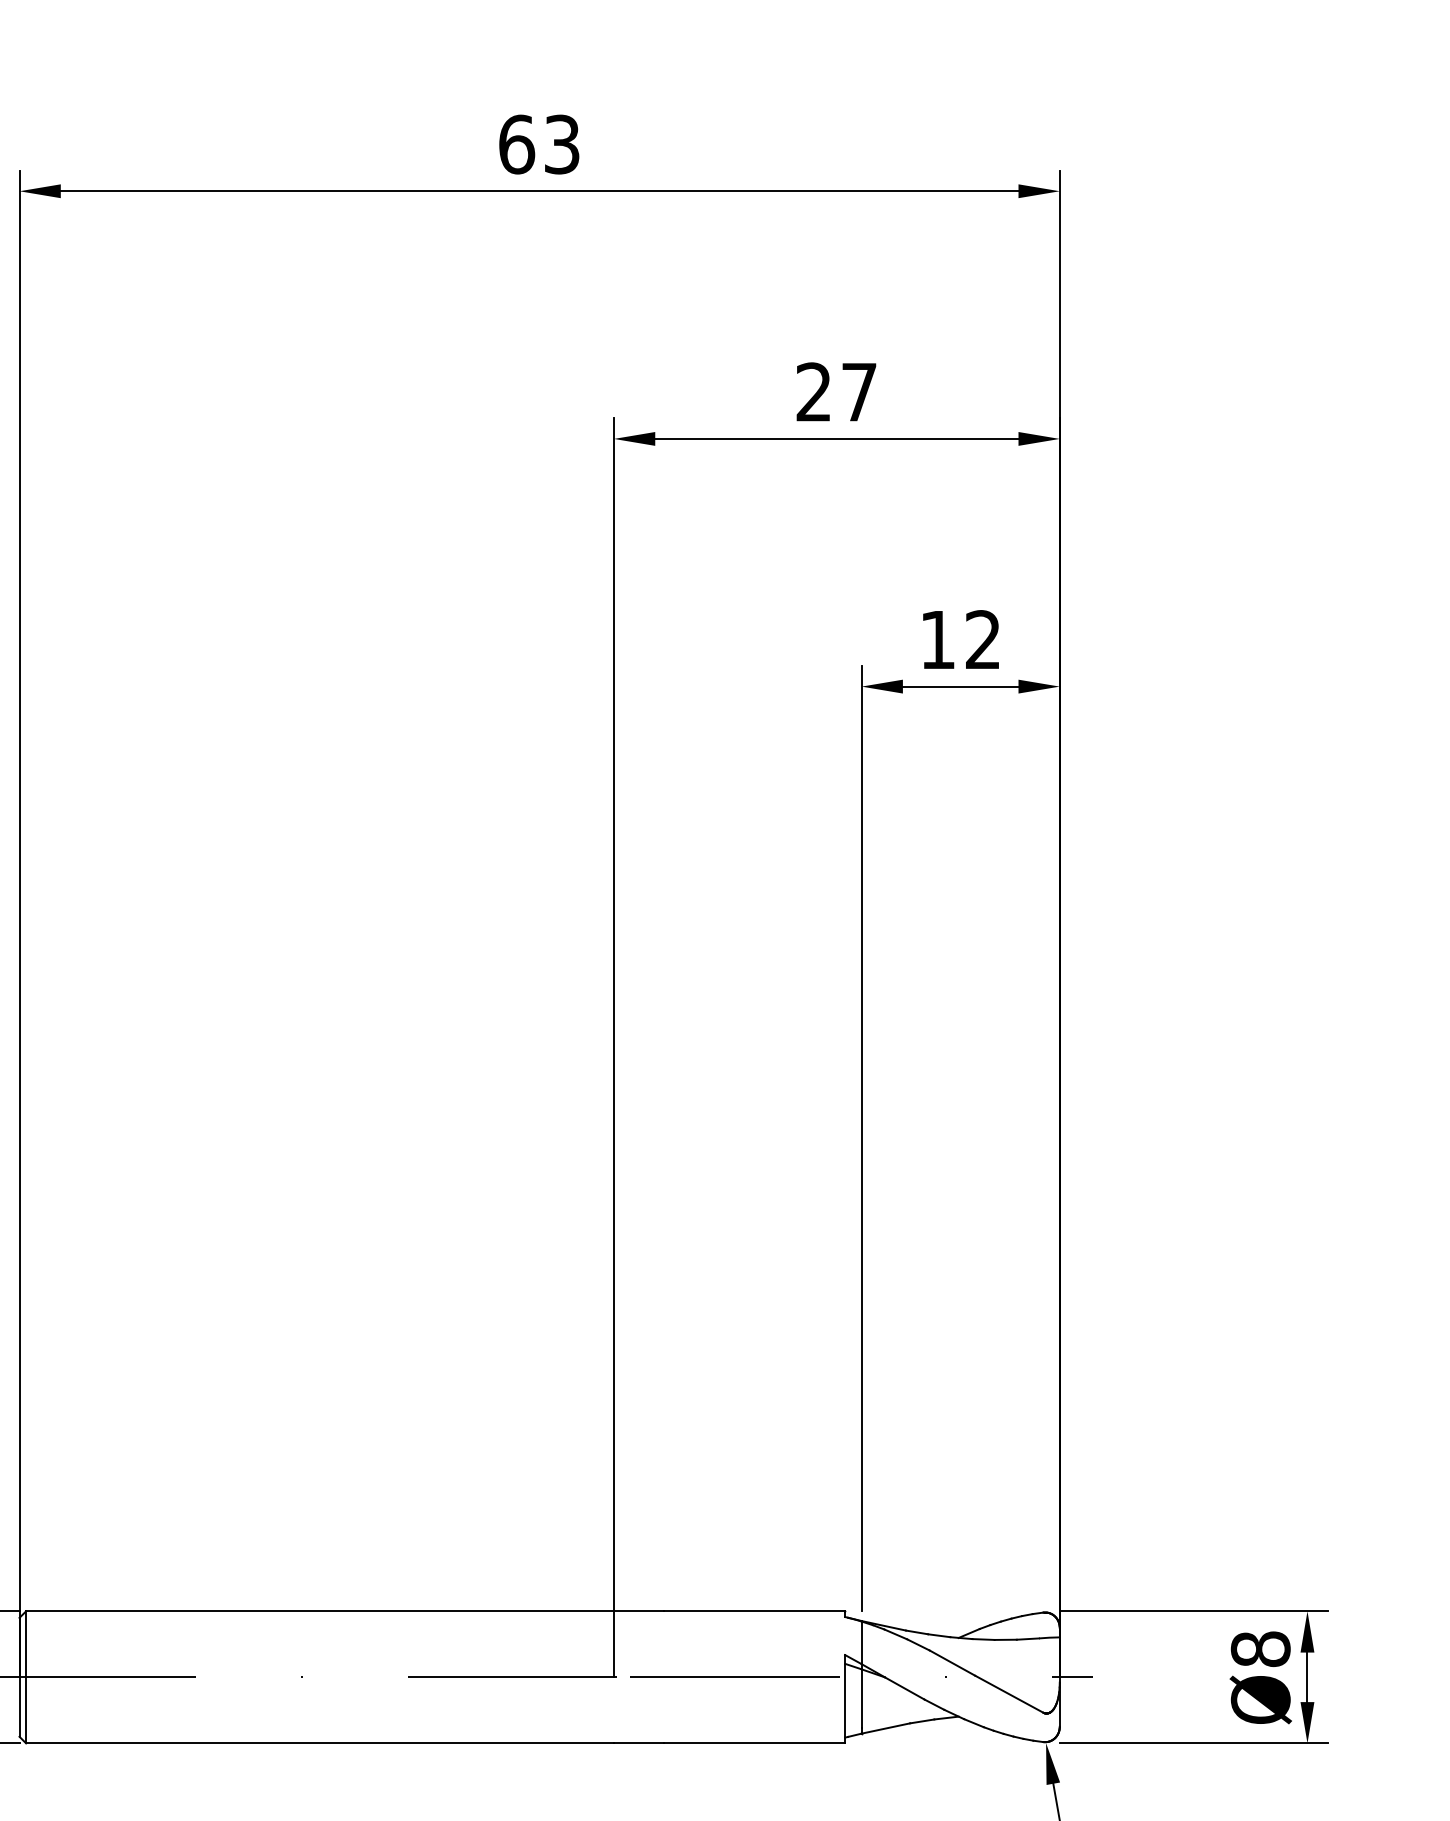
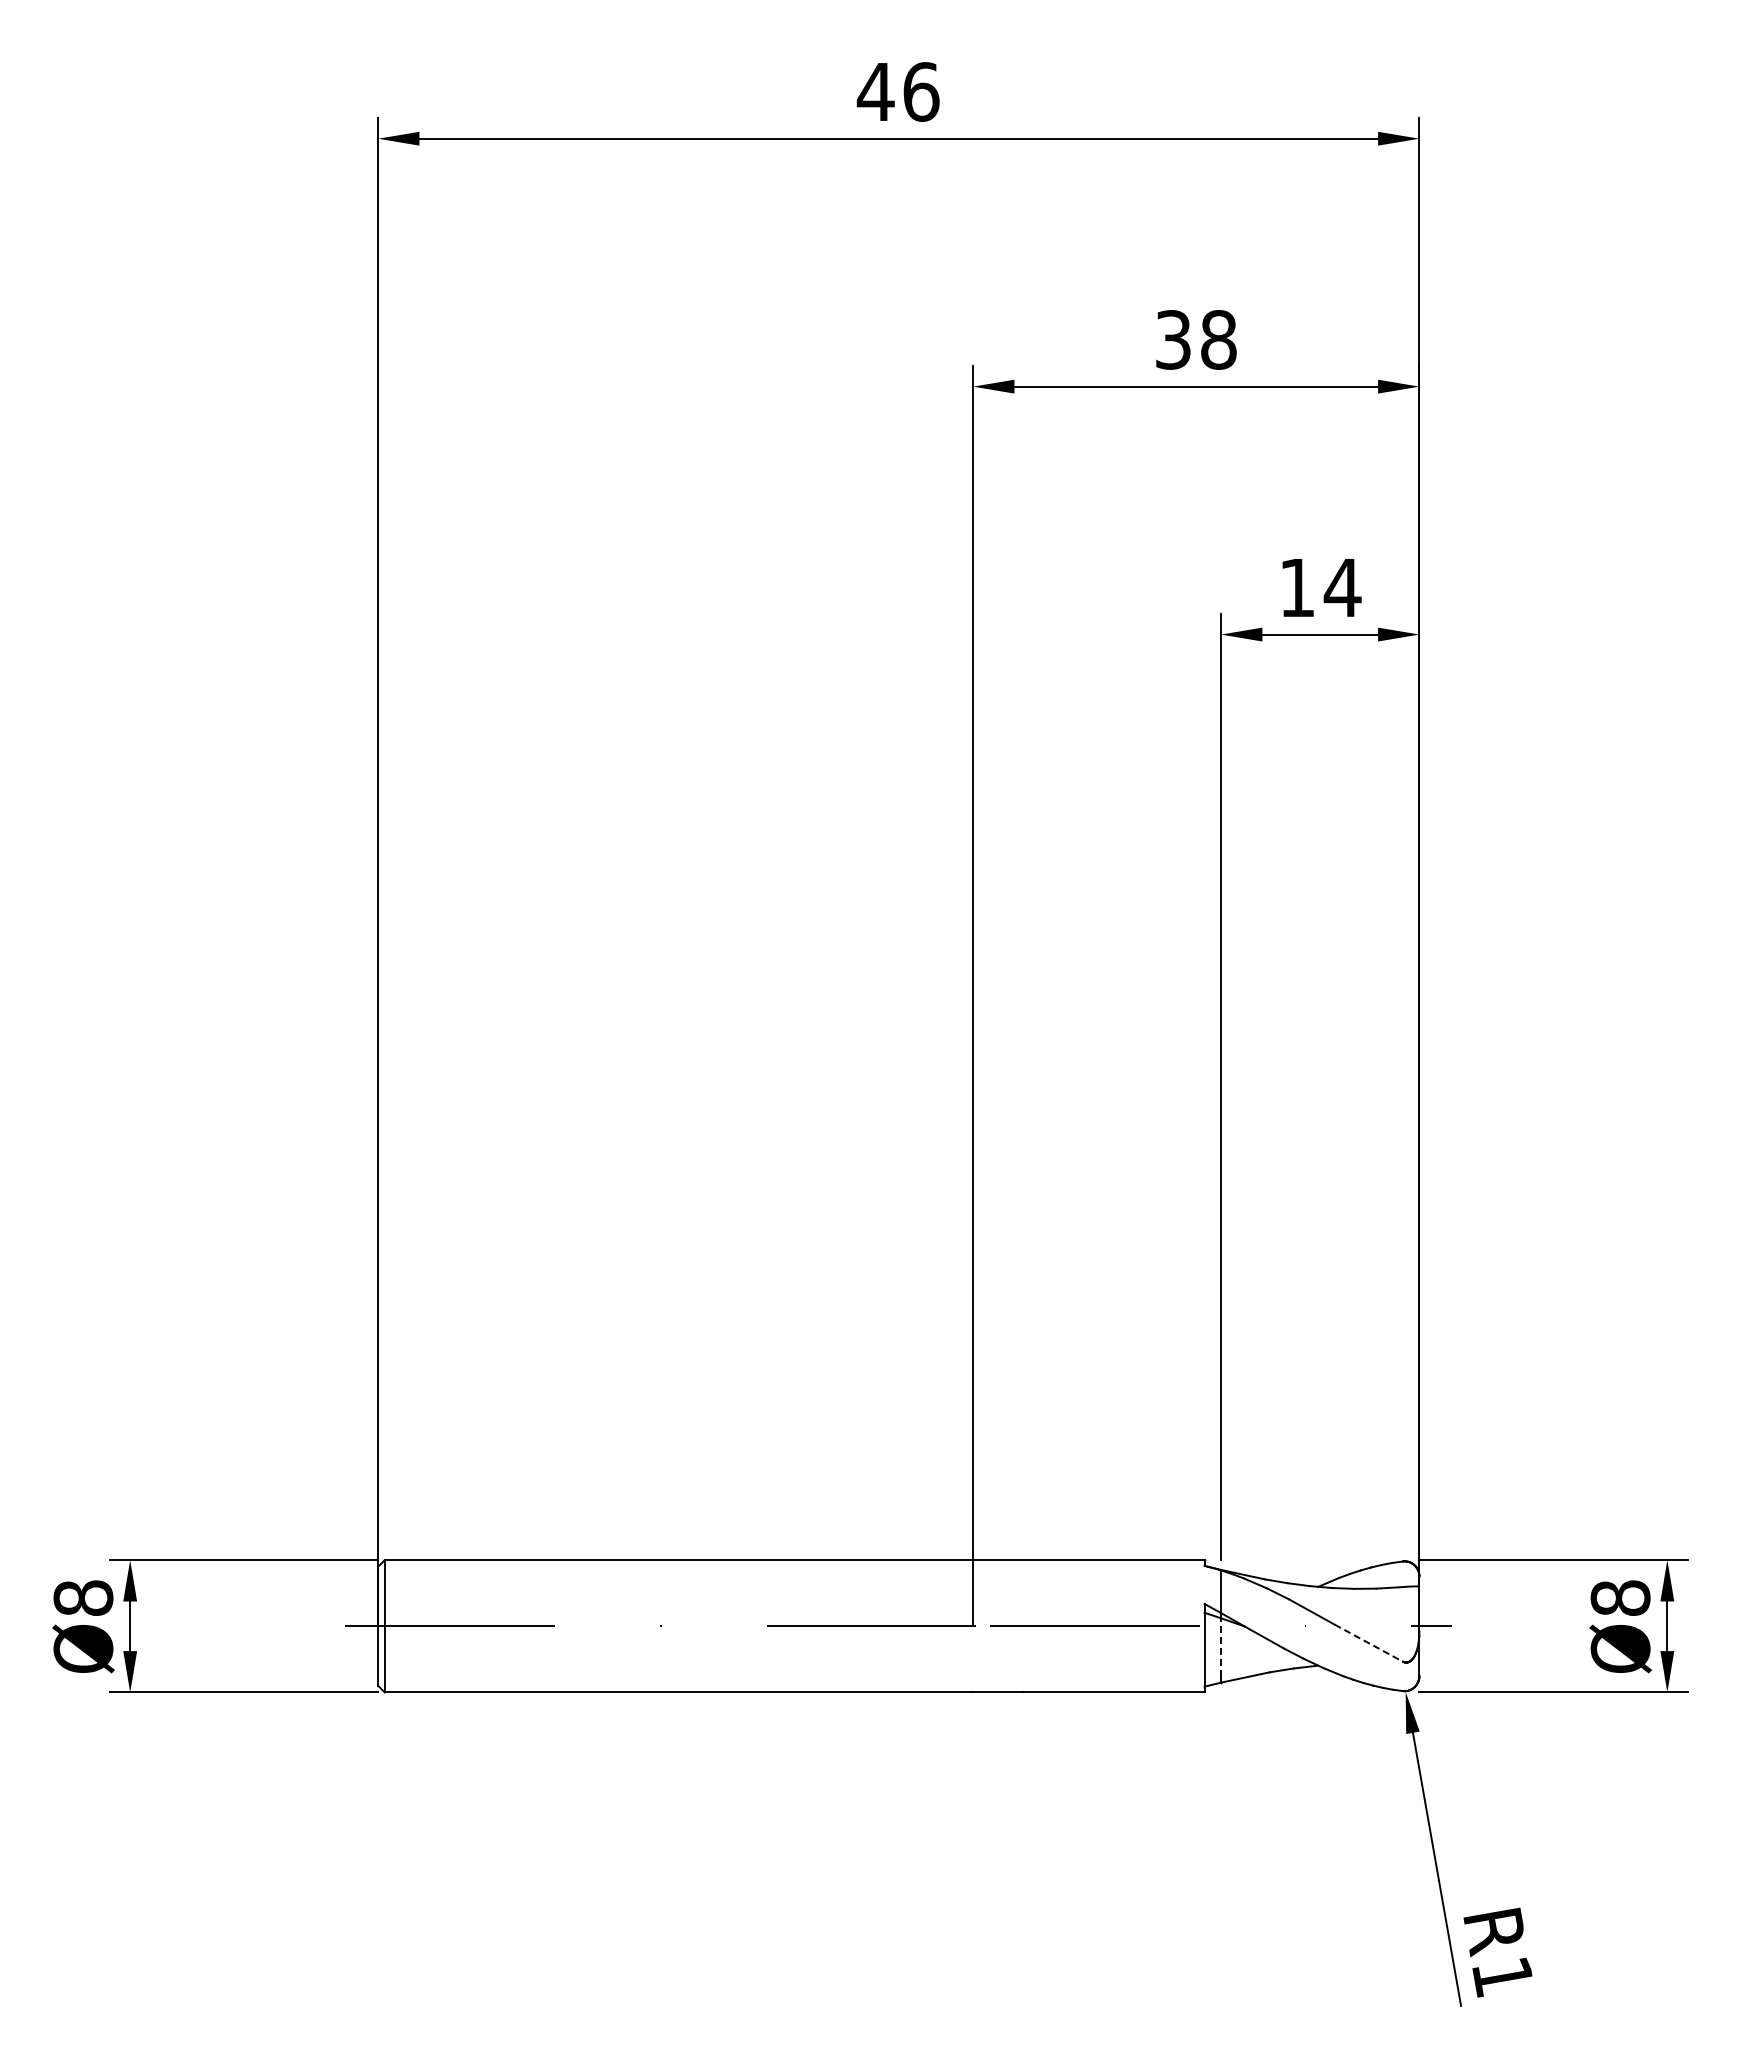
text: (538, 144) -> (897, 91), 63 -> 46
text: (837, 391) -> (1196, 339), 27 -> 38
text: (982, 638) -> (1342, 586), 12 -> 14
line: (1008, 1694) -> (1368, 1643), solid -> dashed
line: (862, 1698) -> (1221, 1647), solid -> dashed

